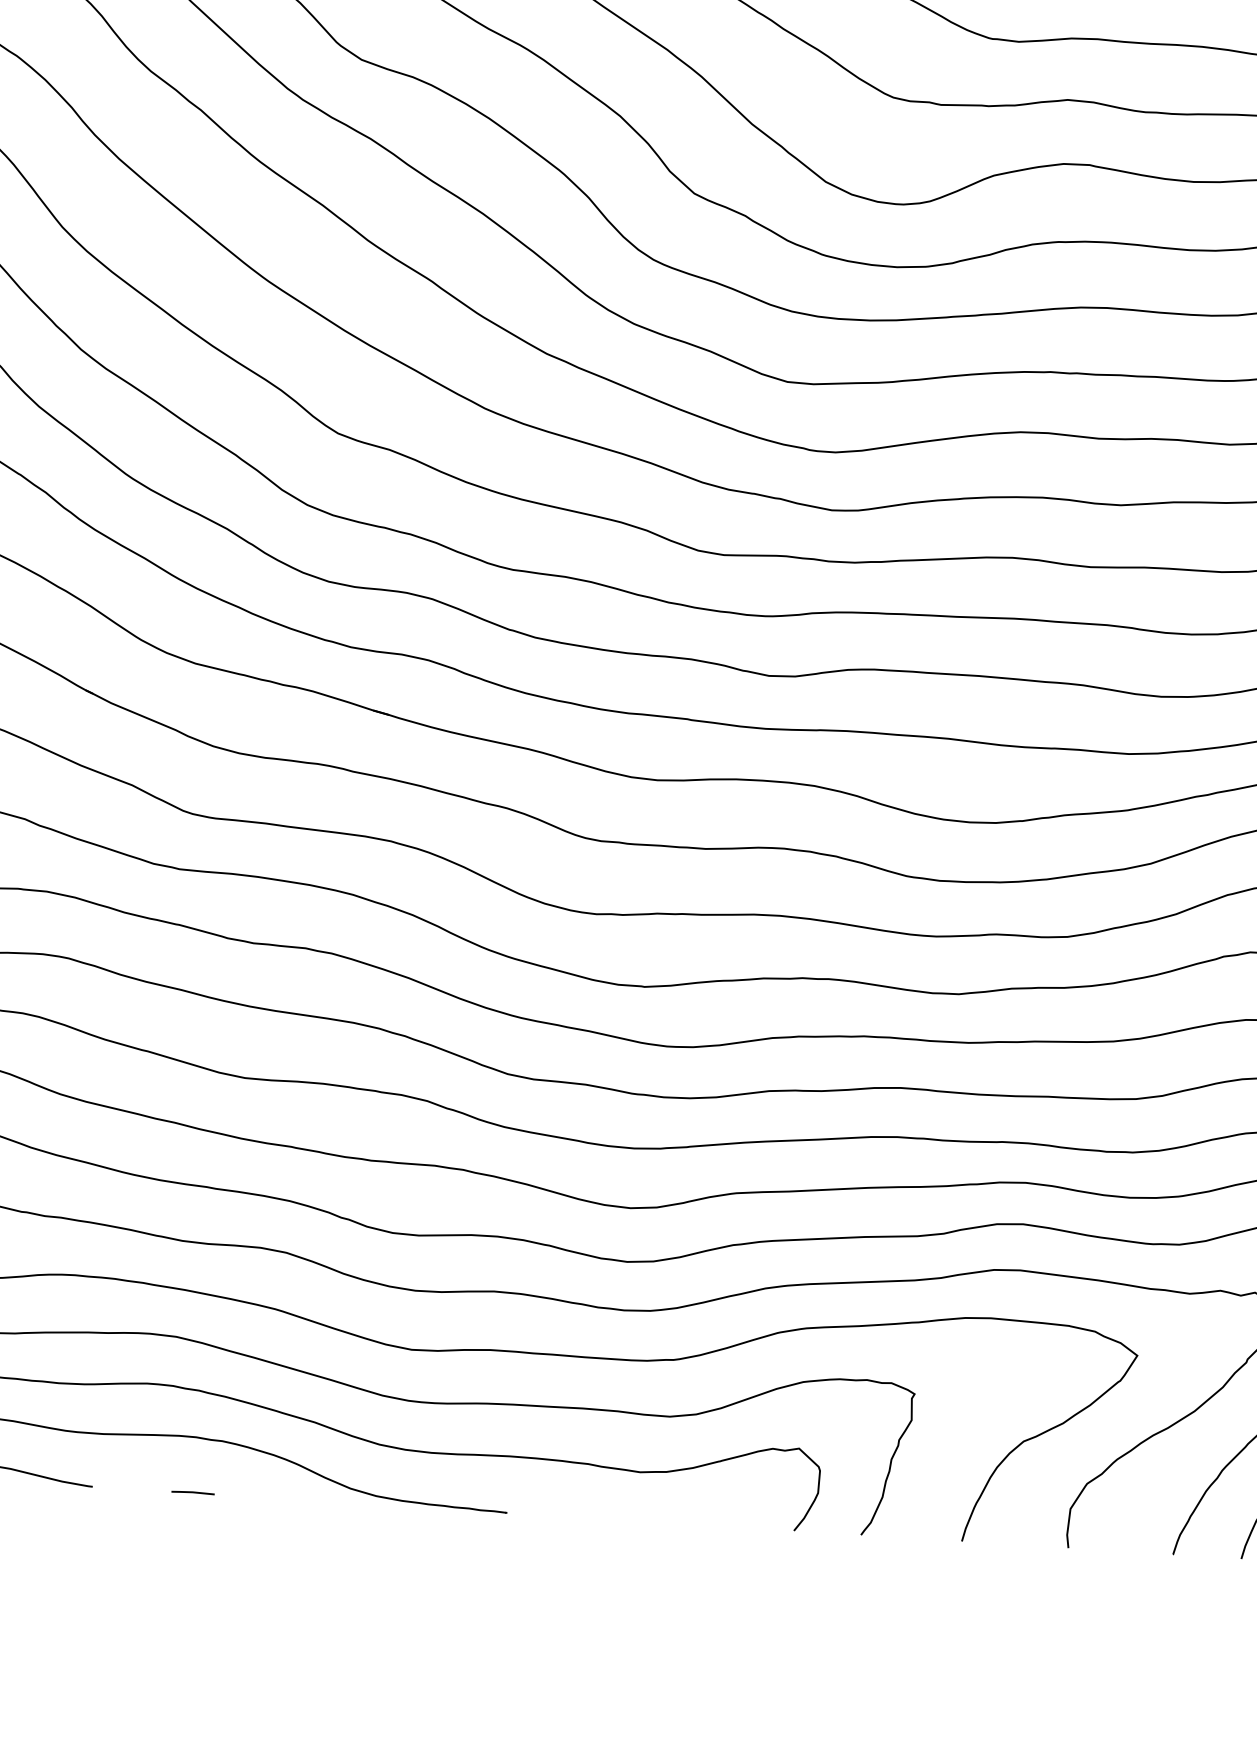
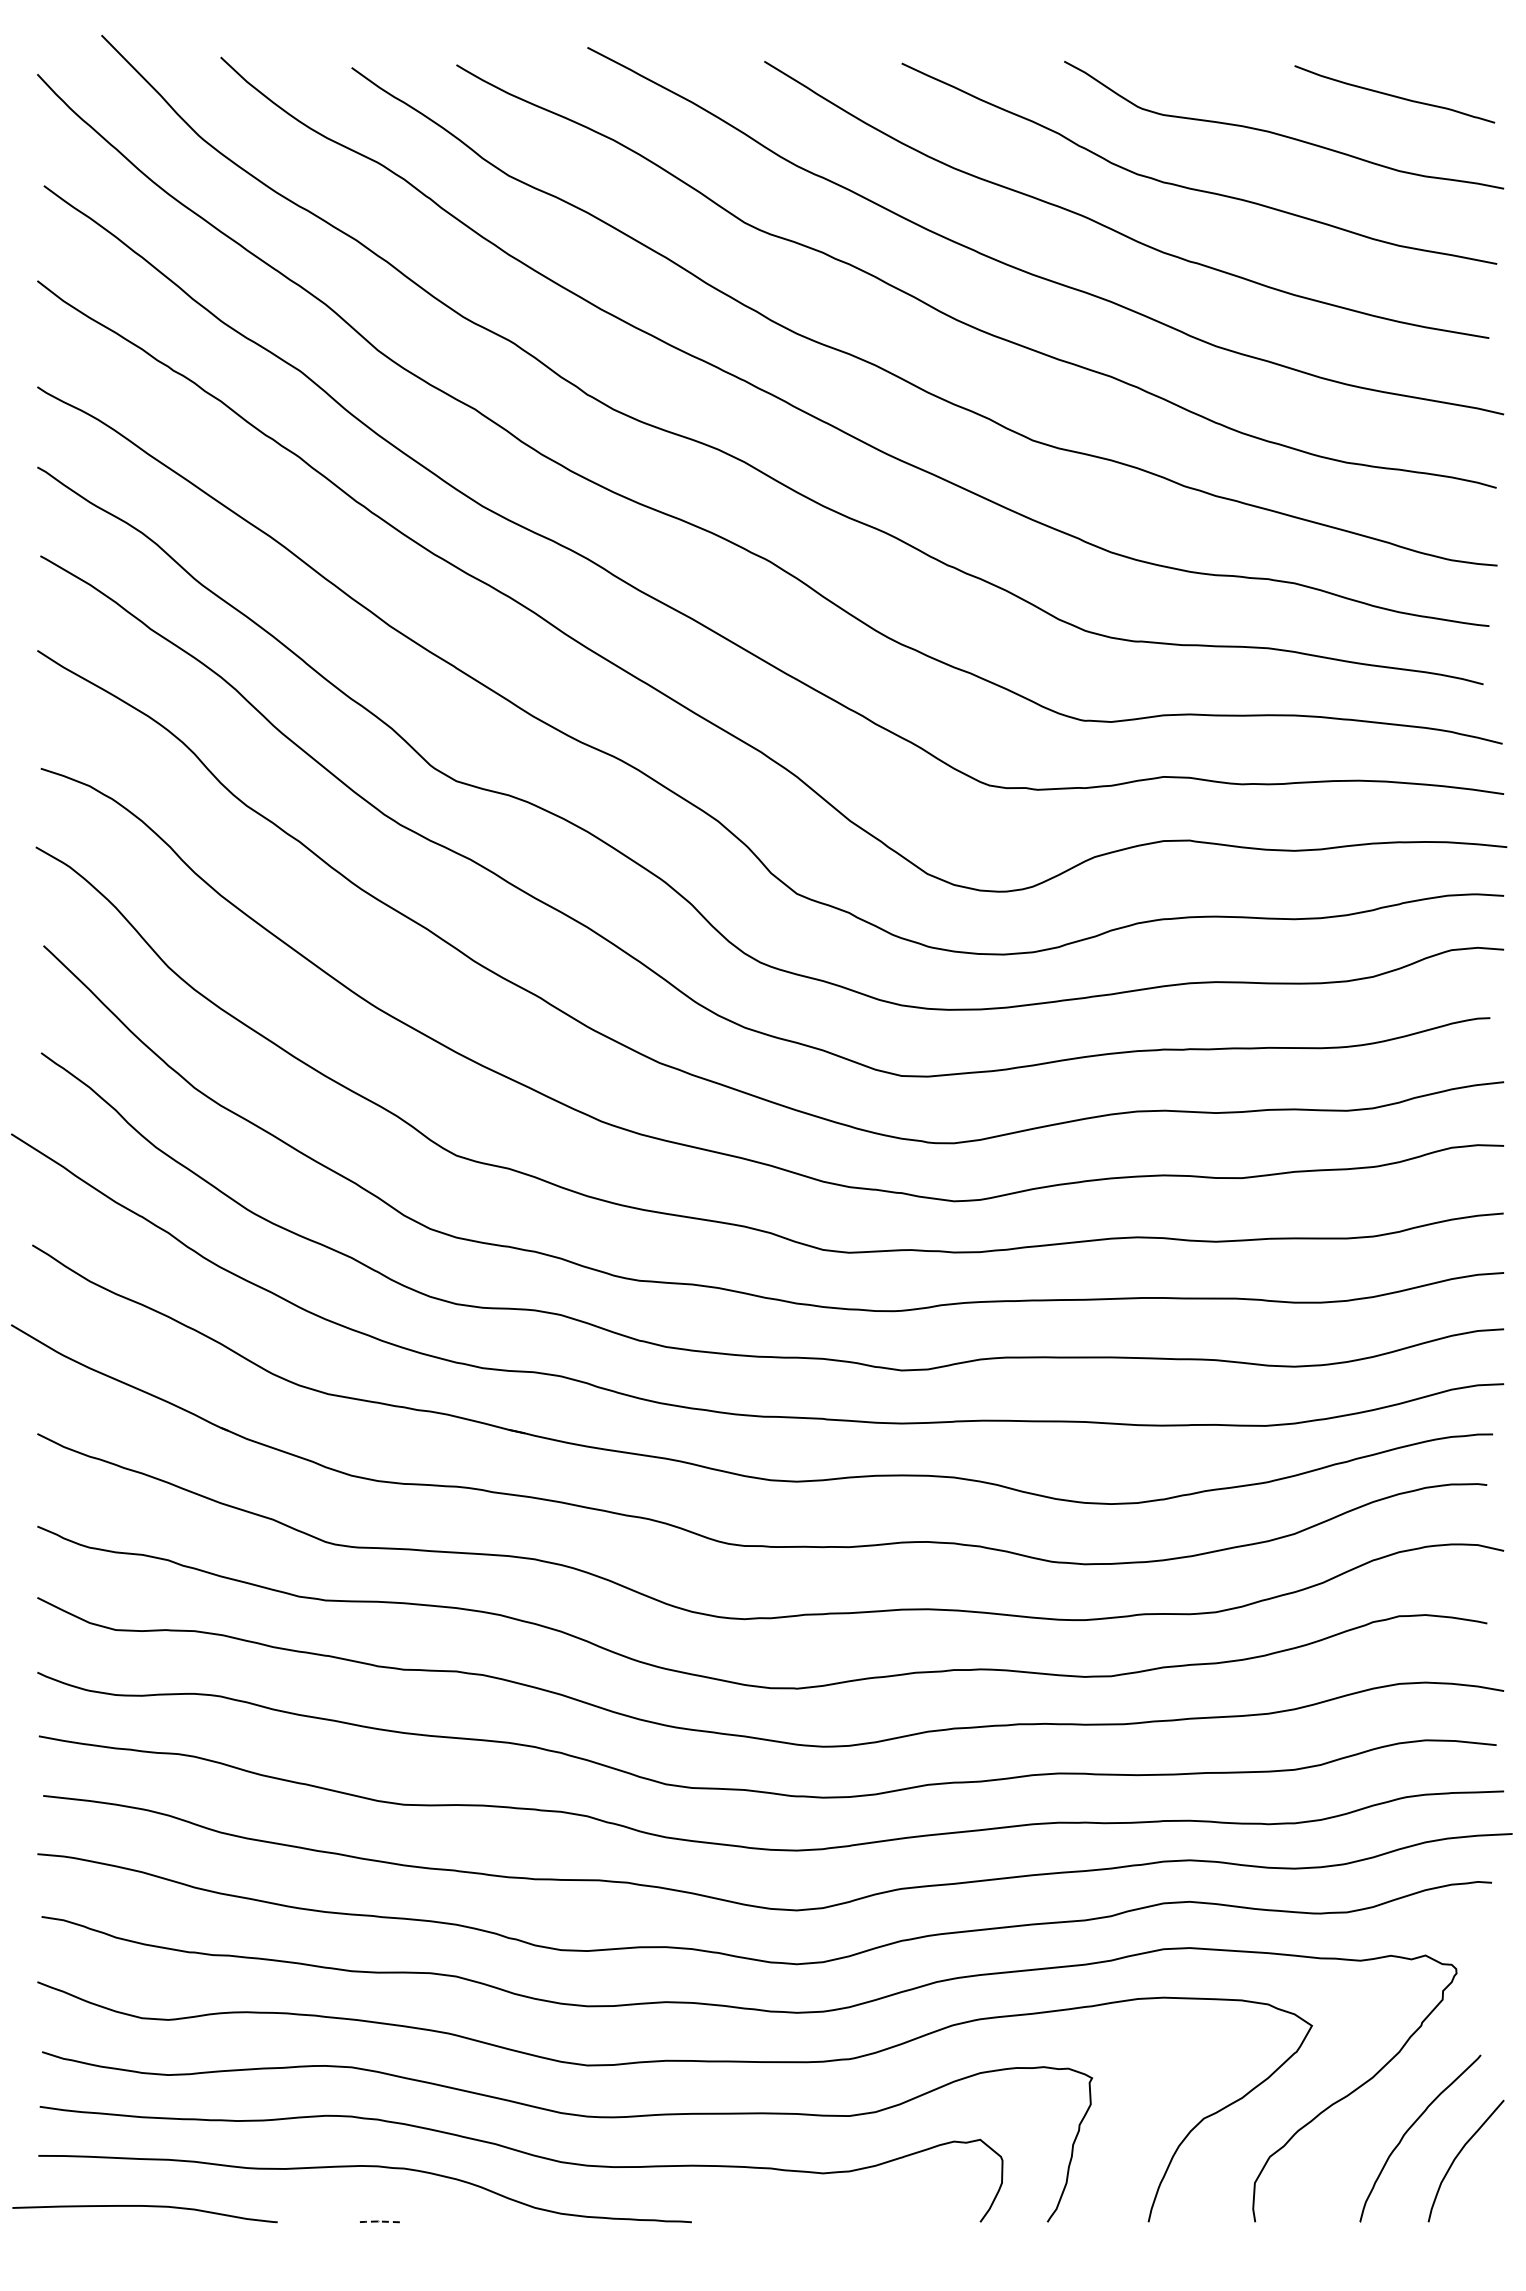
line: (192, 1492) -> (377, 2221), solid -> dashed

